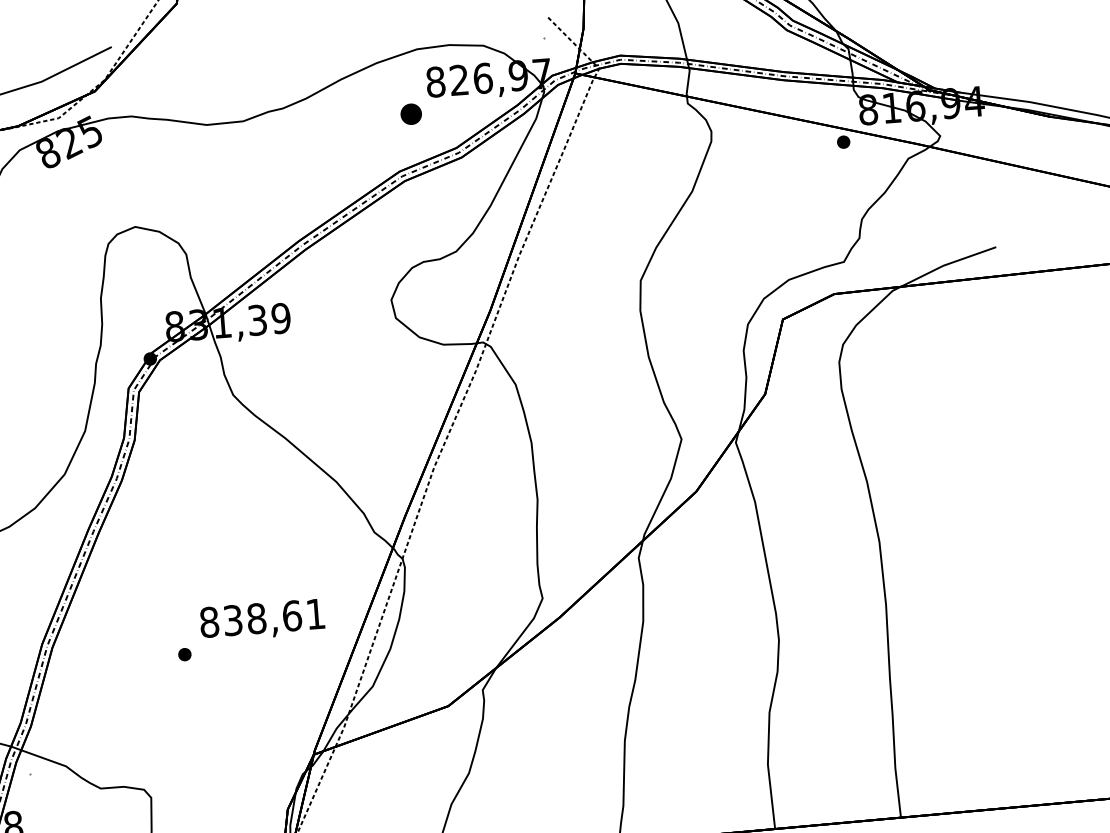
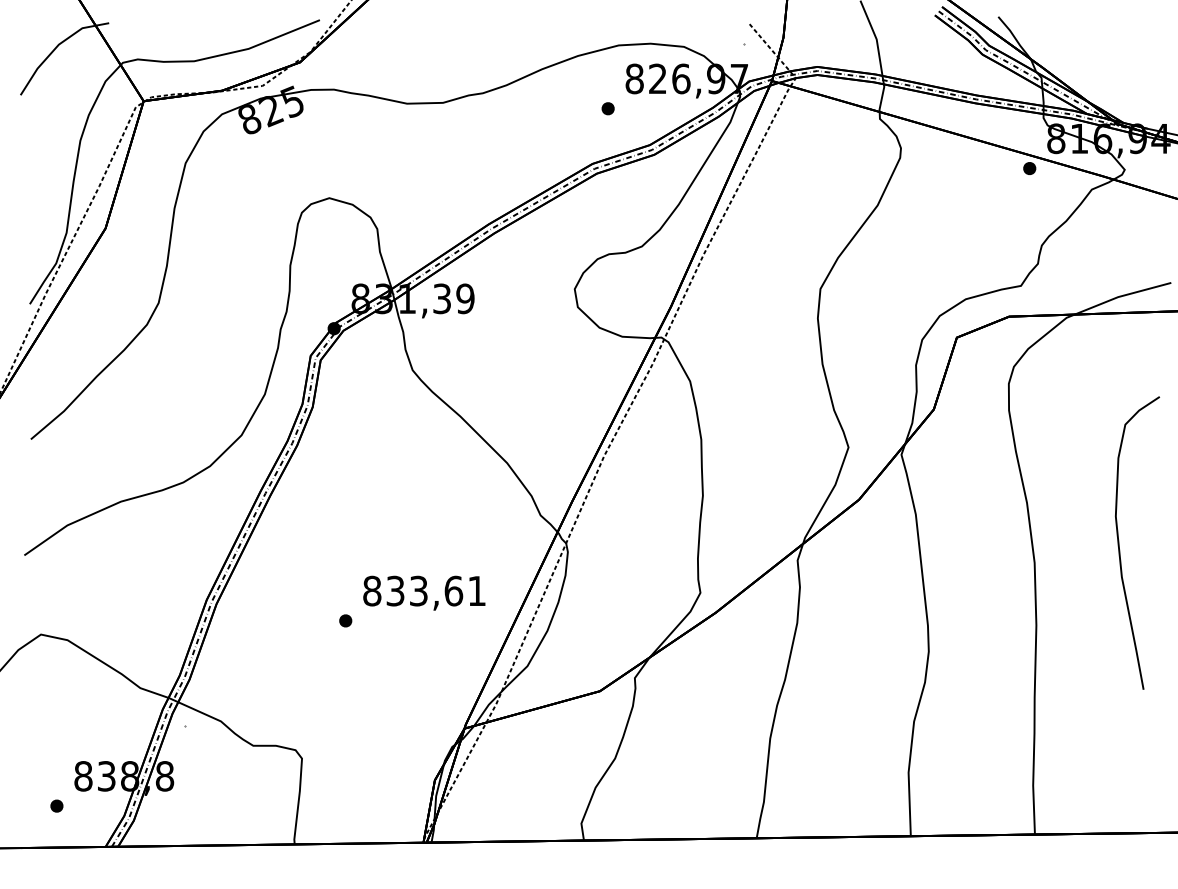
part: (410, 114) -> (607, 108), size x0.62
curve: (963, 514) -> (1119, 542), added
text: (256, 618) -> (418, 590), 838,61 -> 833,61

